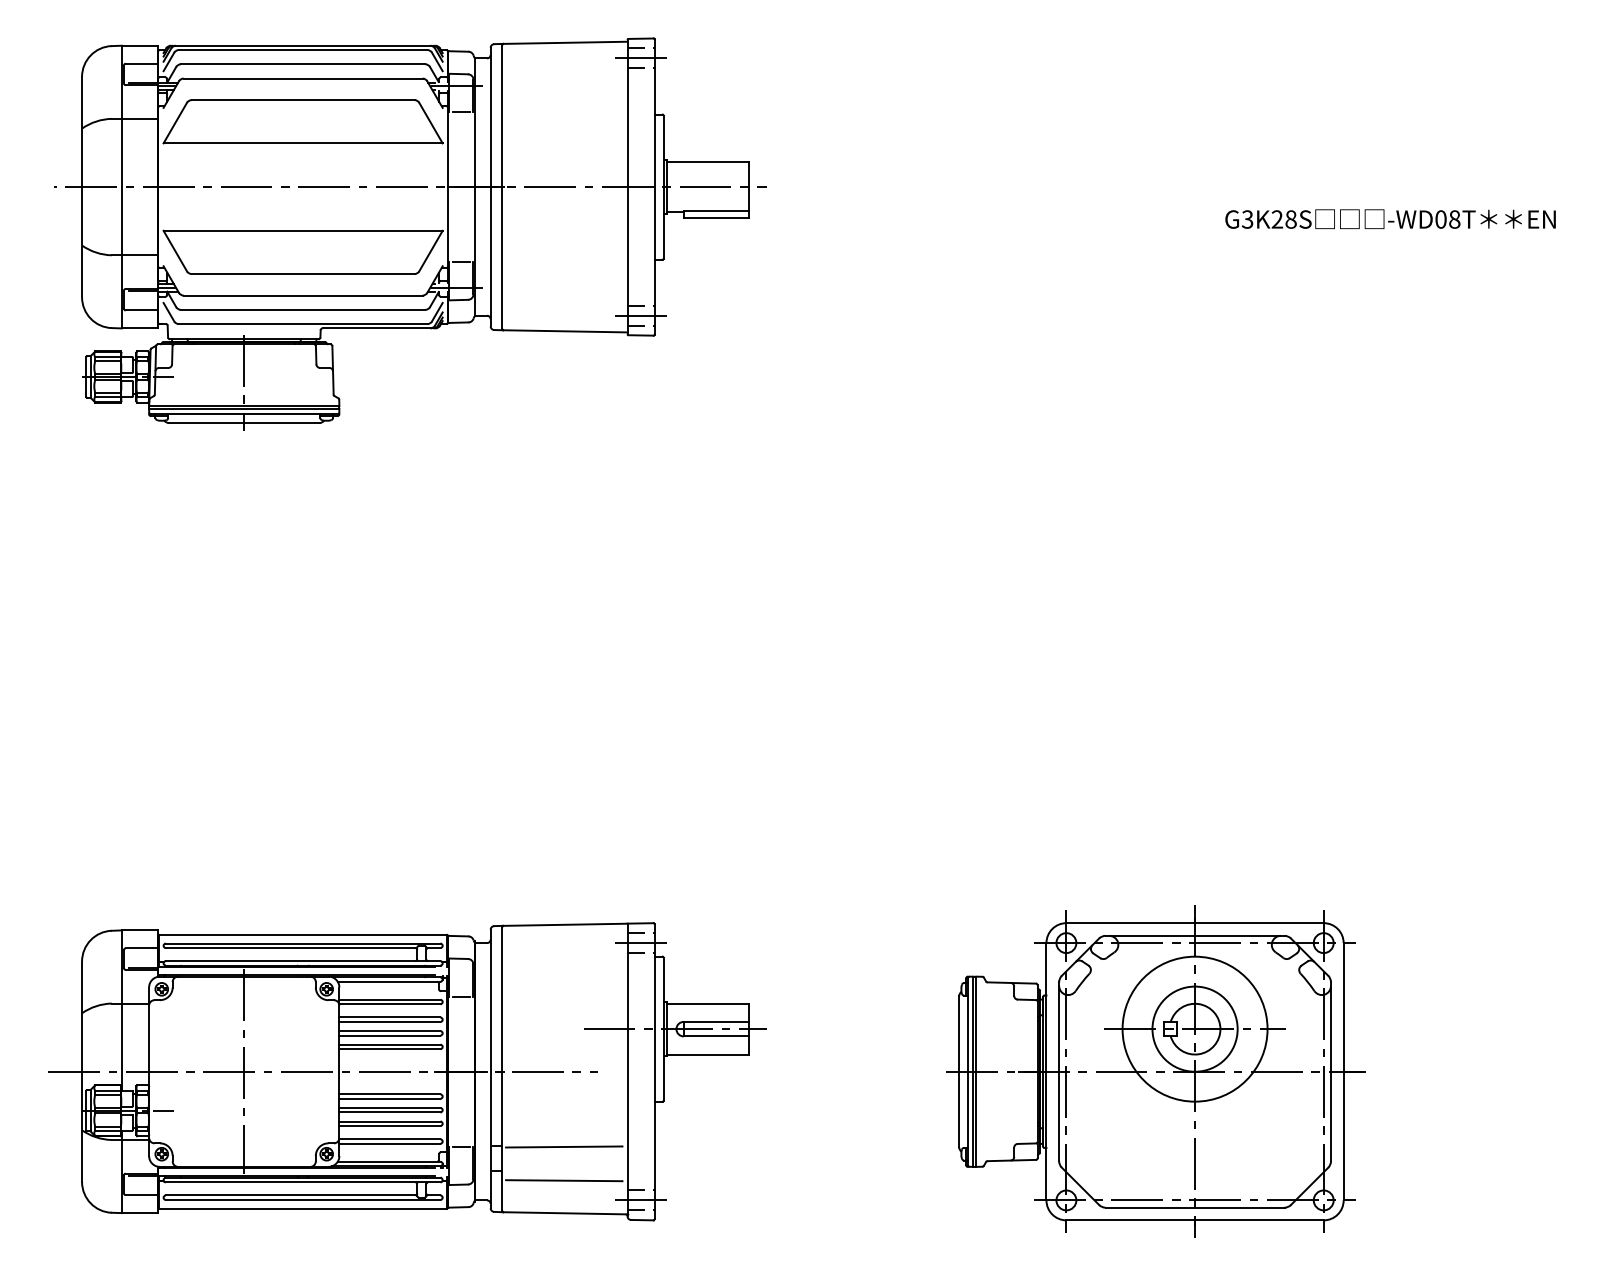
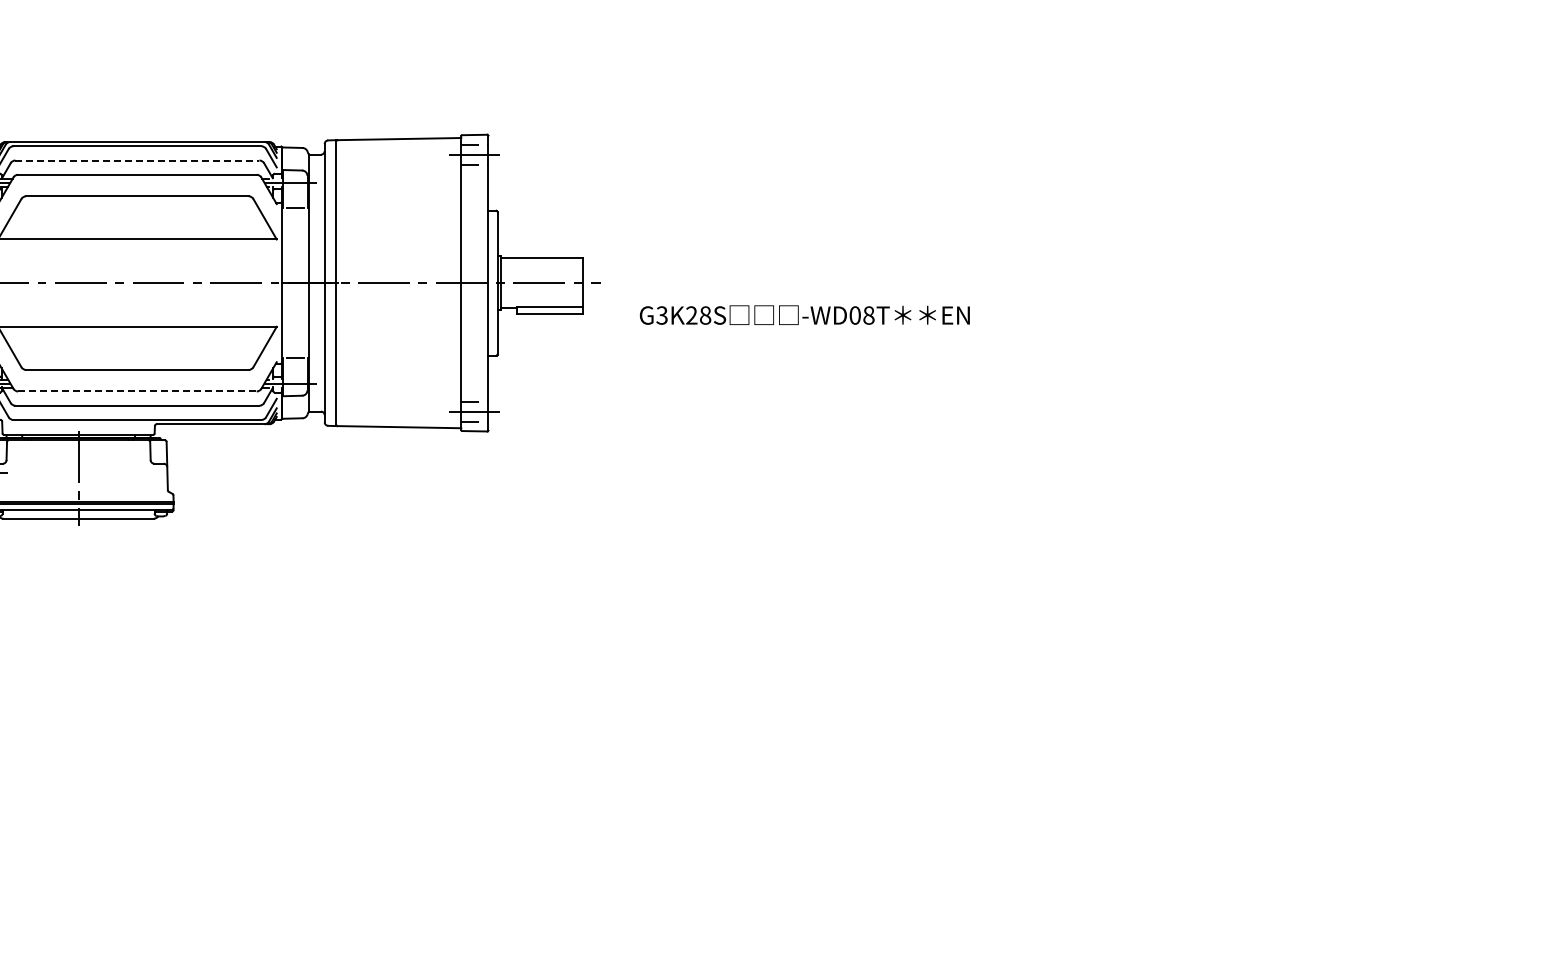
line: (303, 64) -> (137, 160), solid -> dashed
text: (1390, 218) -> (804, 314), moved
line: (303, 295) -> (137, 391), solid -> dashed

